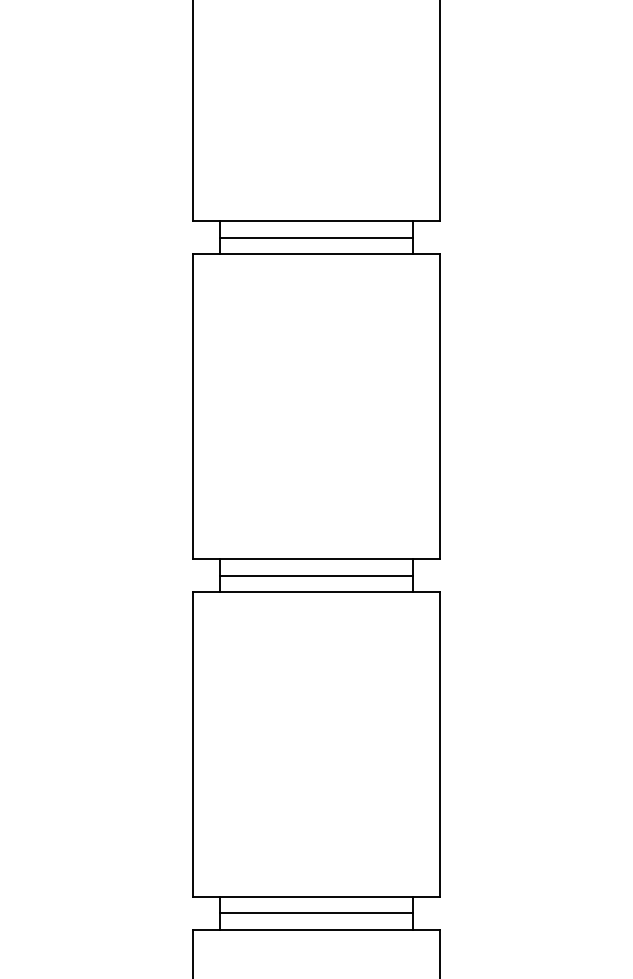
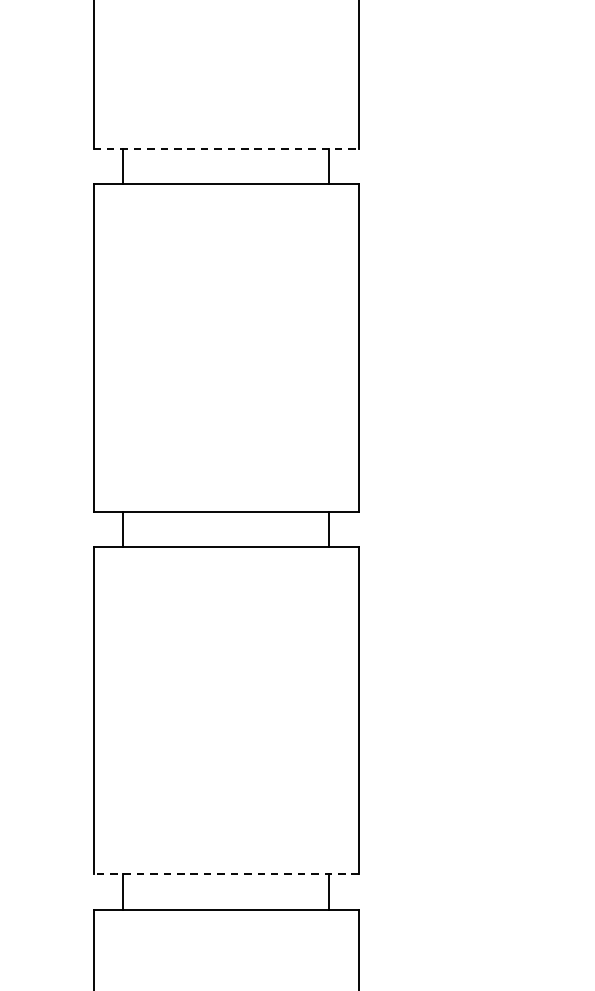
line: (316, 221) -> (226, 149), solid -> dashed
line: (316, 237) -> (226, 166), removed
line: (316, 575) -> (226, 529), removed
line: (316, 896) -> (226, 873), solid -> dashed
line: (316, 913) -> (226, 891), removed

